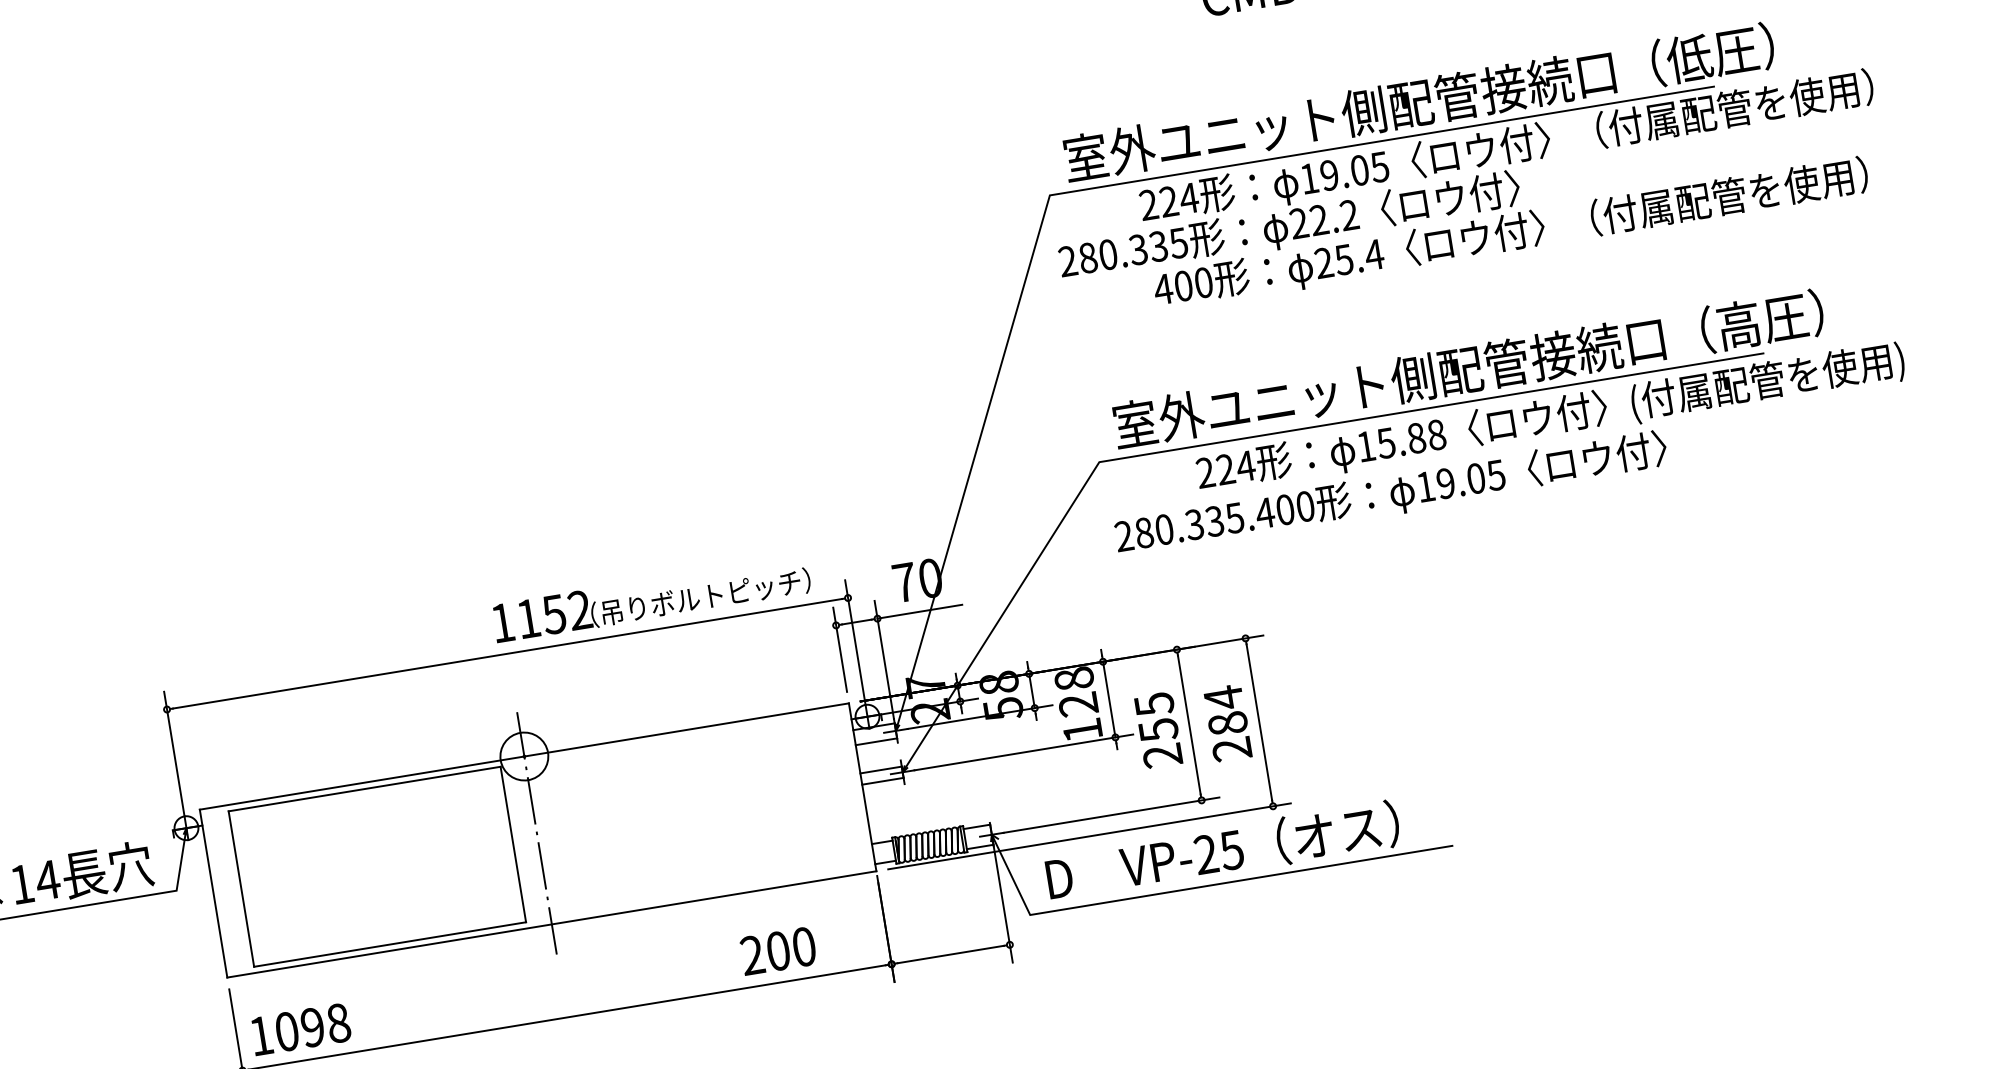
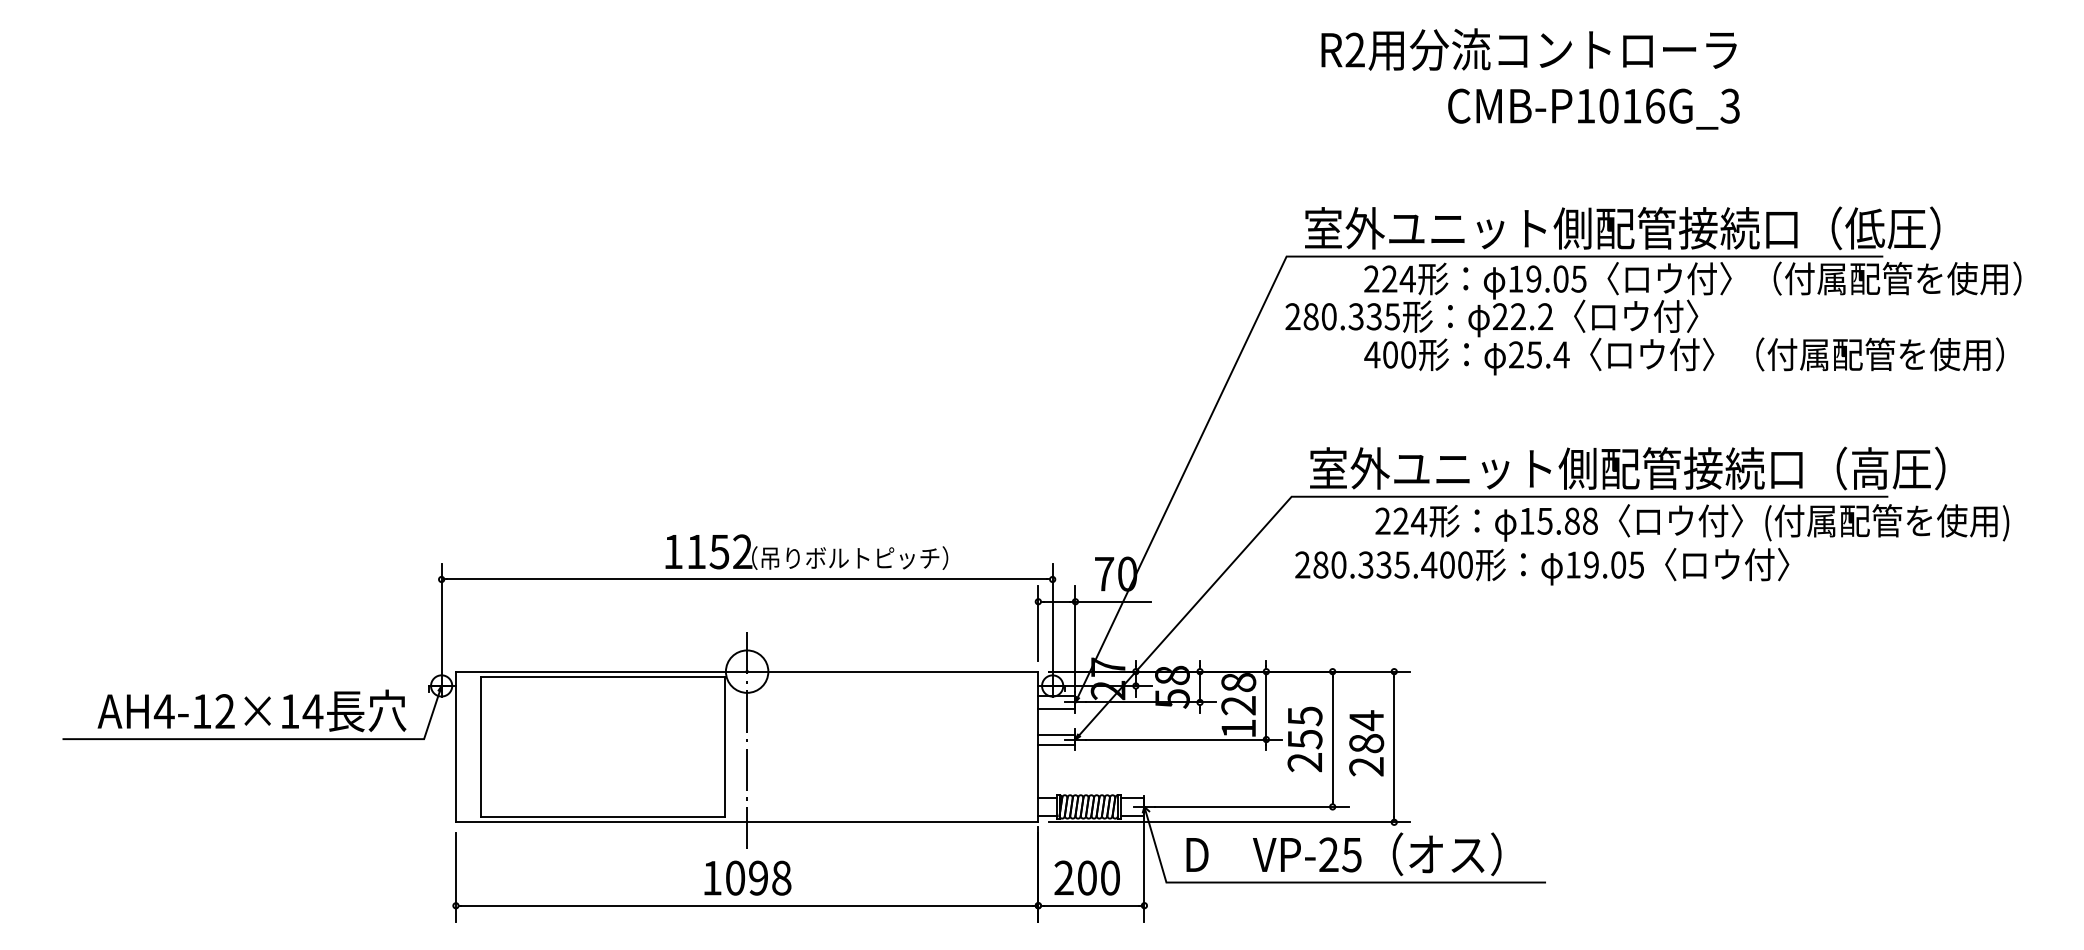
text: (651, 598) -> (806, 551), moved
text: (777, 950) -> (1086, 877), moved
text: (300, 1028) -> (747, 877), moved

